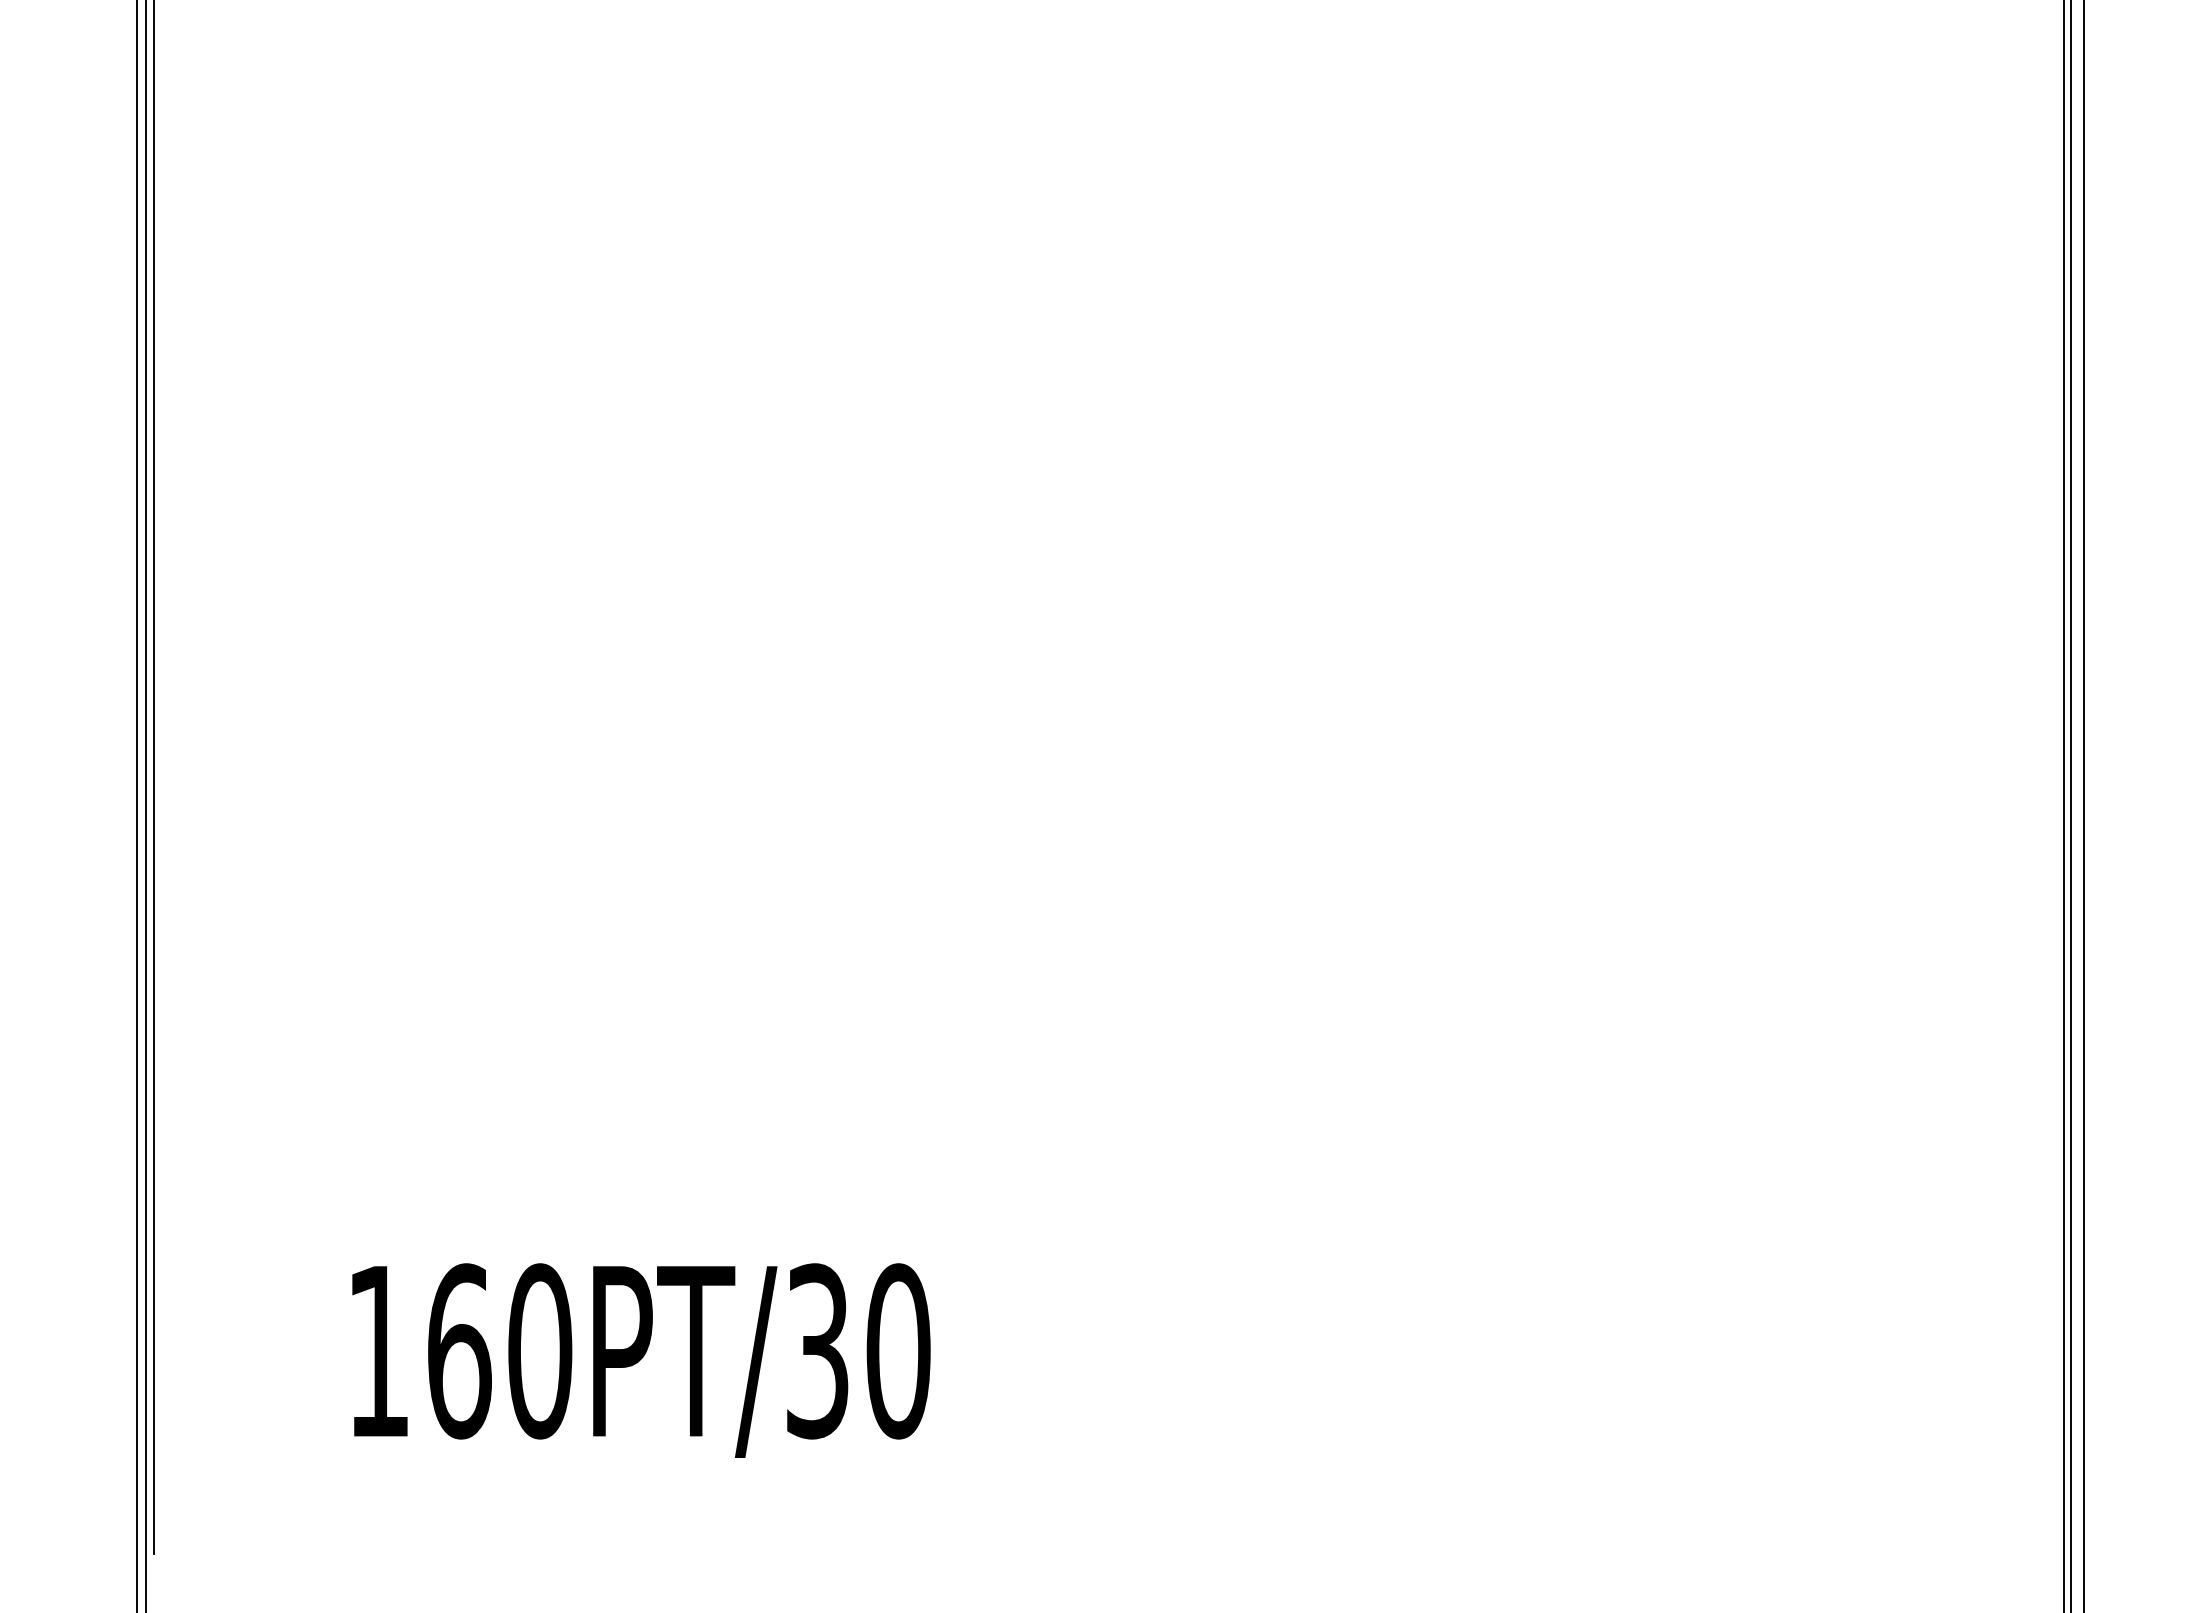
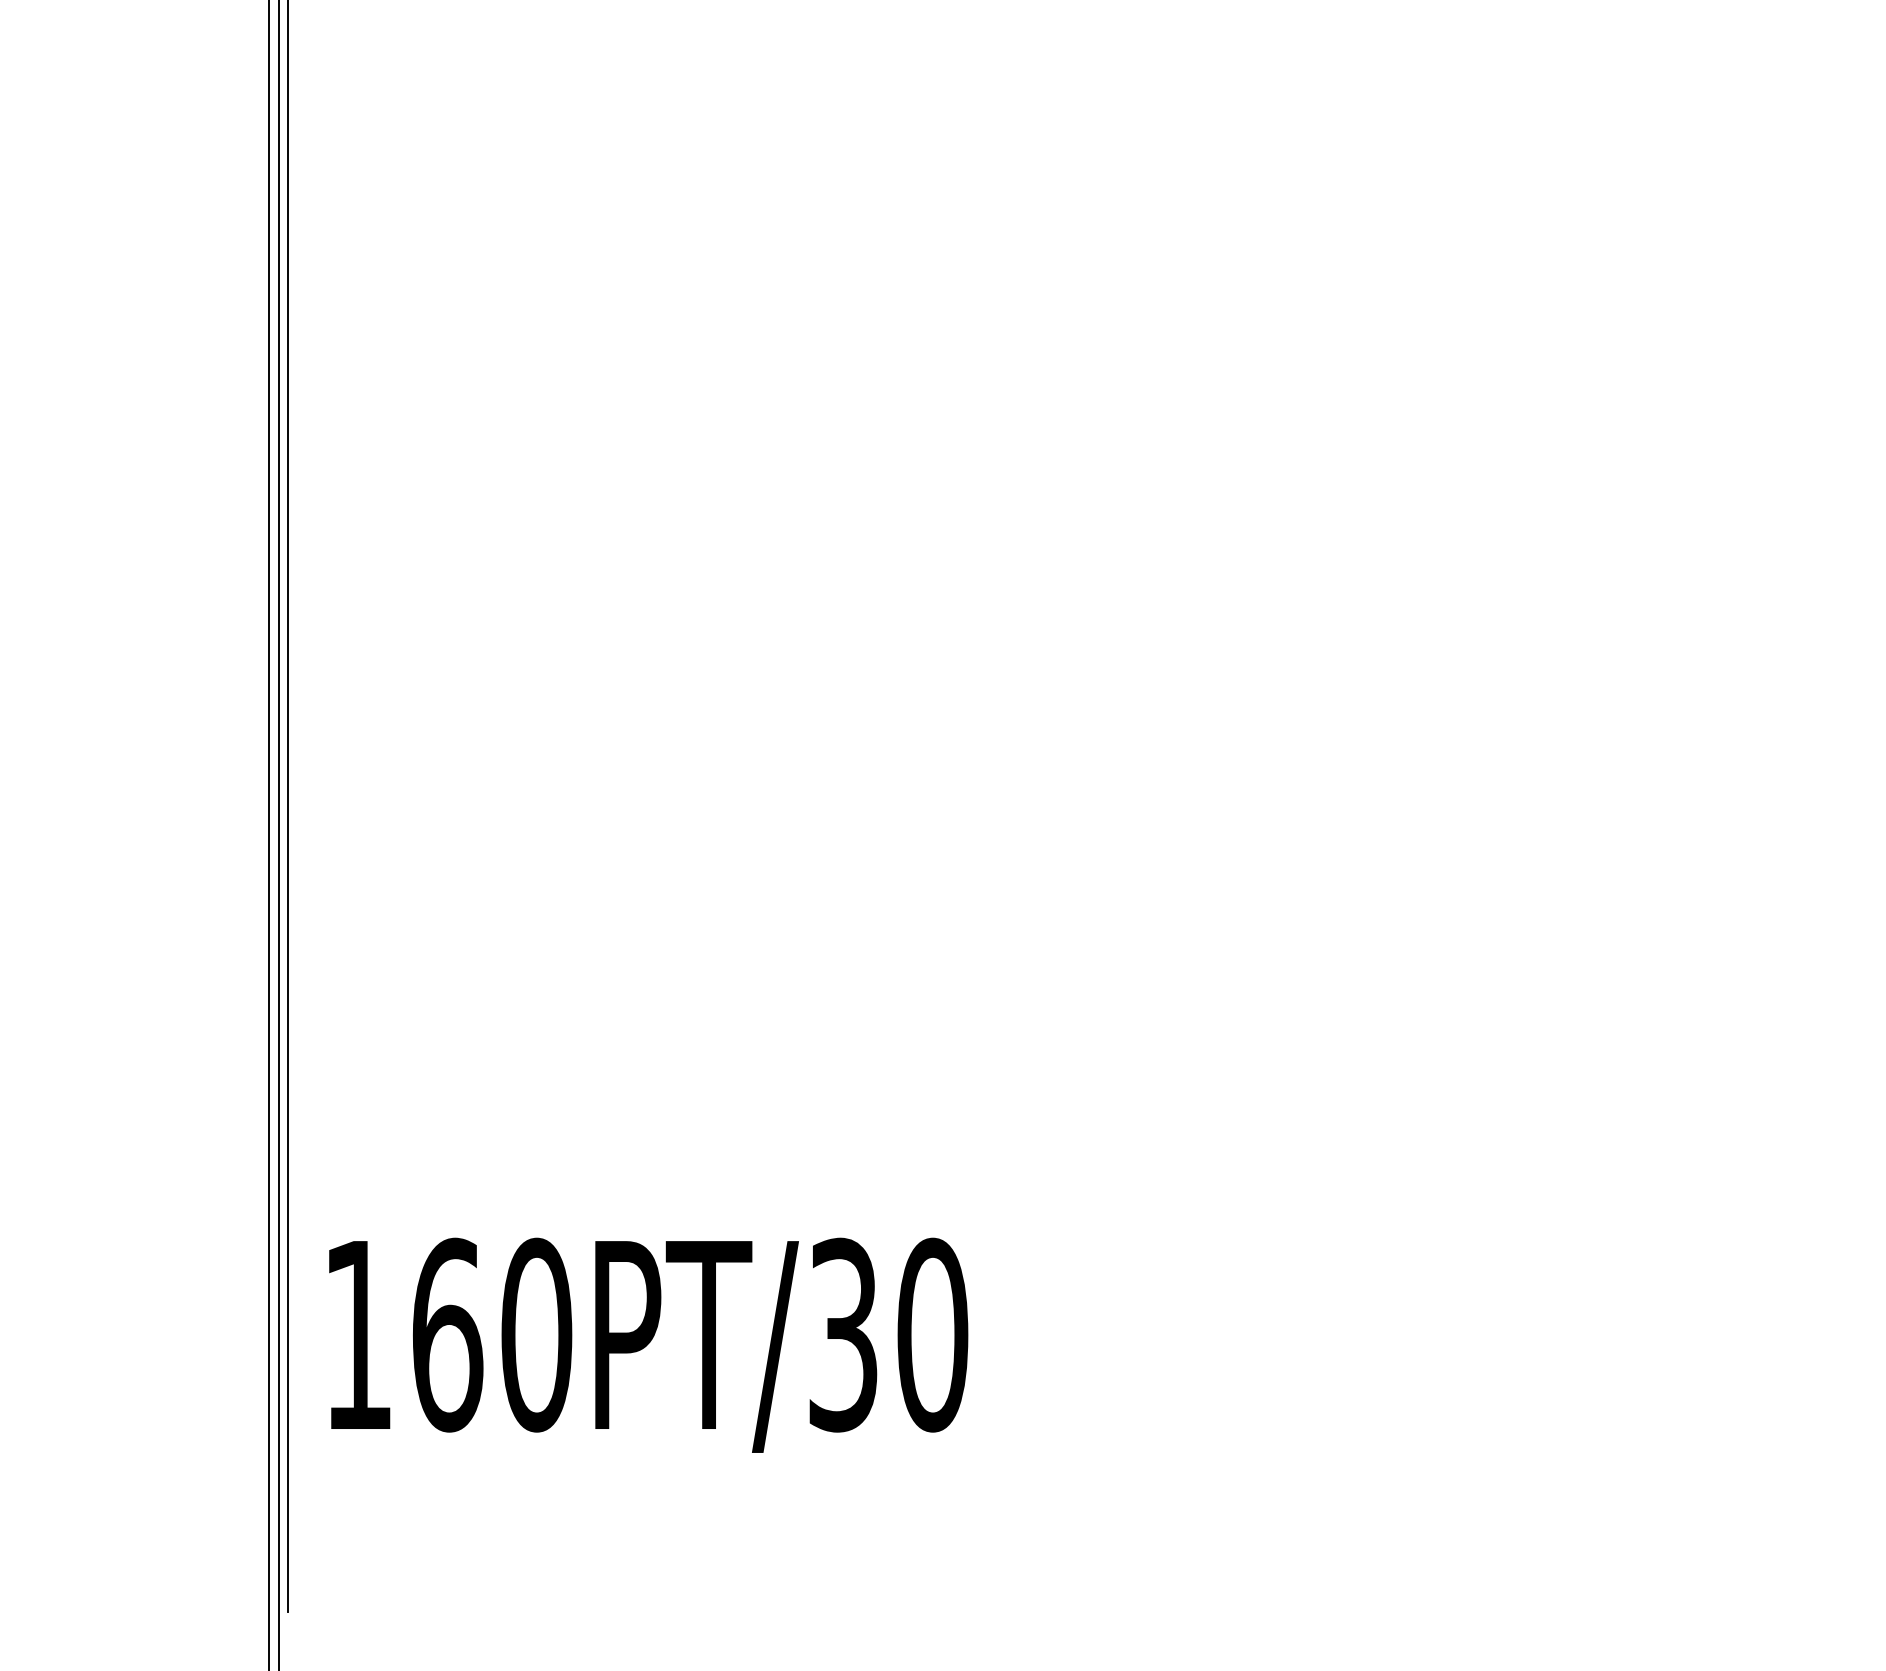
text: (641, 1360) -> (648, 1345), moved

